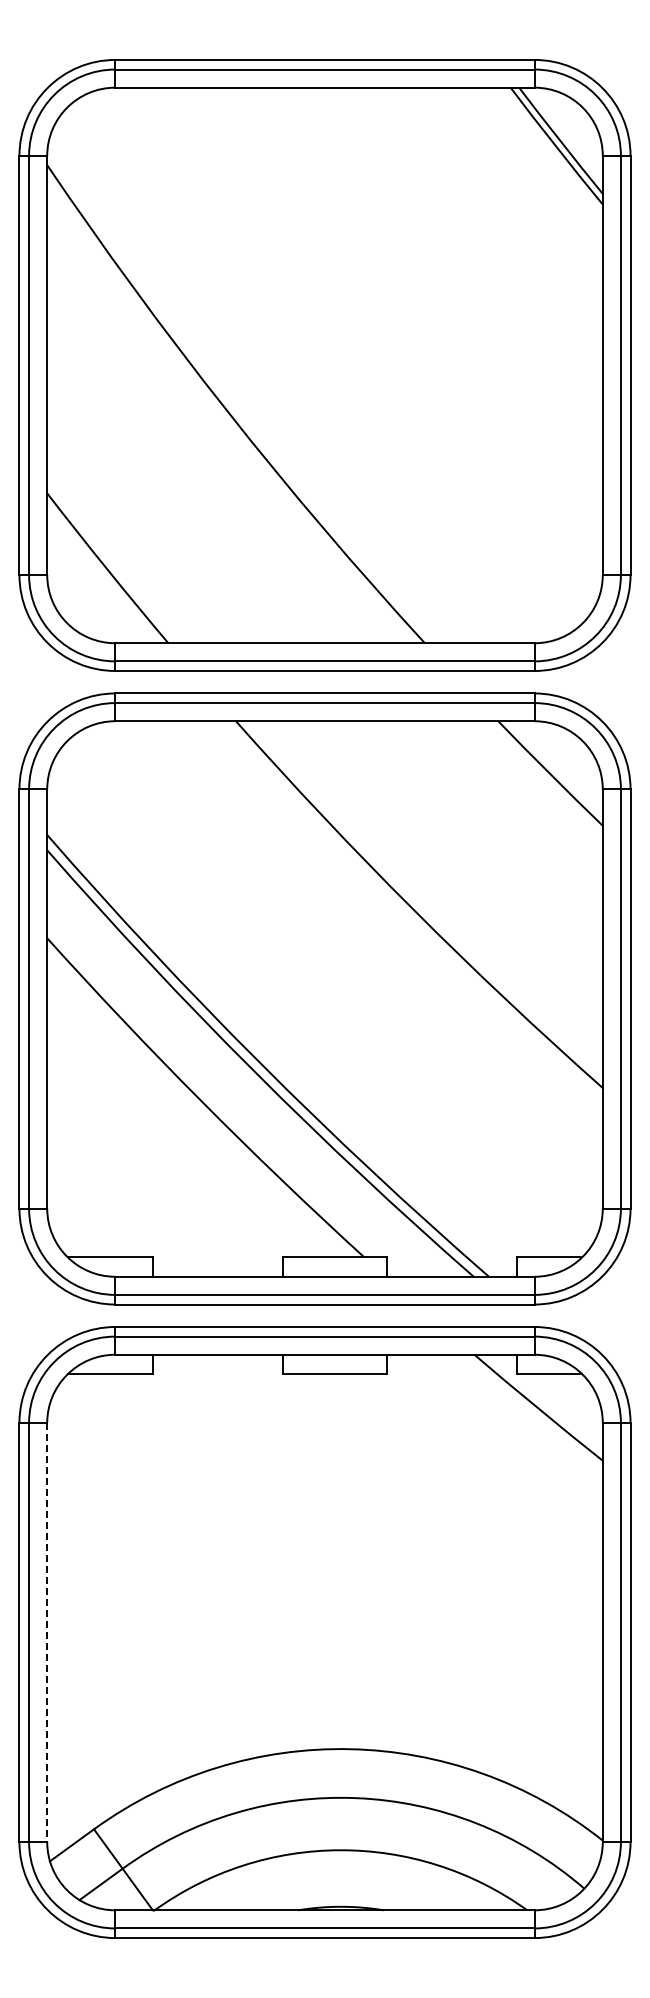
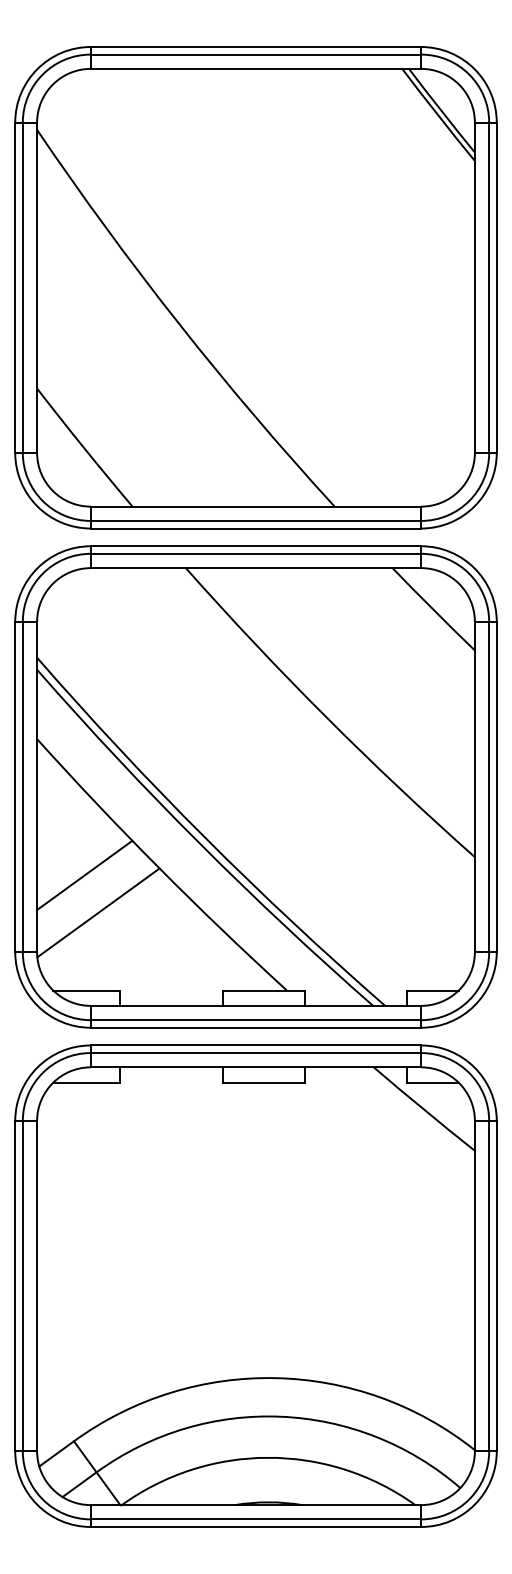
line: (107, 1111) -> (84, 875), added
line: (124, 1158) -> (98, 912), added
line: (47, 1632) -> (37, 1286), dashed -> solid

